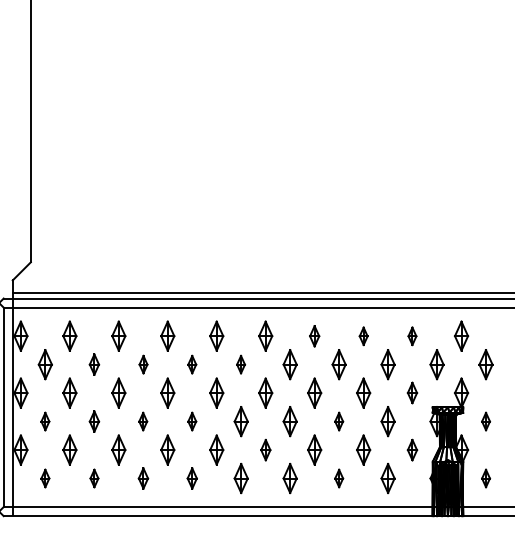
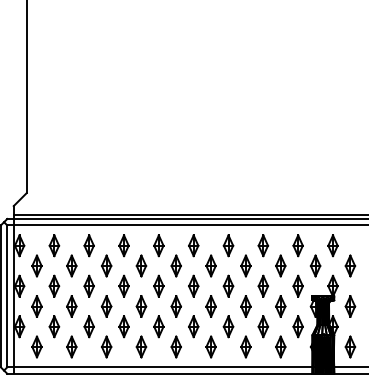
part: (314, 335) -> (228, 245), size x1.43
part: (363, 335) -> (263, 245), size x1.67
part: (411, 335) -> (297, 245), size x1.67
part: (93, 363) -> (71, 265), size x1.43
part: (143, 363) -> (106, 265), size x1.67
part: (192, 363) -> (141, 265), size x1.67
part: (240, 363) -> (175, 265), size x1.67
part: (411, 392) -> (297, 285), size x1.43
part: (44, 421) -> (36, 306), size x1.67
part: (93, 421) -> (71, 306), size x1.43
part: (143, 421) -> (106, 306), size x1.67
part: (192, 421) -> (141, 306), size x1.67
part: (338, 421) -> (245, 306), size x1.67
part: (486, 421) -> (350, 306), size x1.67
part: (265, 449) -> (193, 326), size x1.43
part: (411, 449) -> (297, 326), size x1.43
part: (44, 477) -> (36, 346), size x1.67
part: (93, 477) -> (71, 346), size x1.67
part: (143, 477) -> (106, 346), size x1.43
part: (192, 477) -> (141, 346), size x1.43
part: (338, 477) -> (245, 346), size x1.67
part: (486, 477) -> (350, 346), size x1.67

